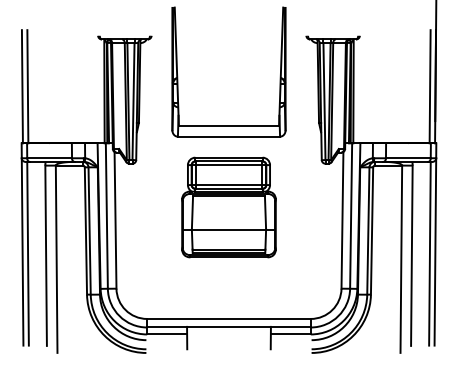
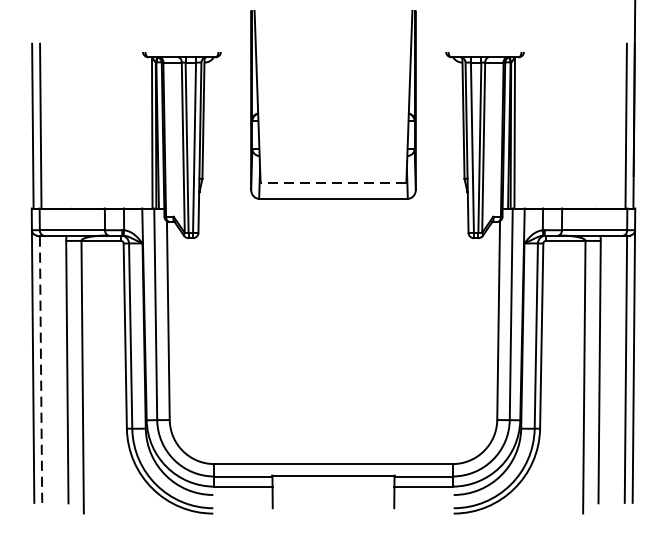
line: (228, 125) -> (332, 182), solid -> dashed
part: (228, 207) -> (332, 301), removed
line: (28, 253) -> (41, 368), solid -> dashed

